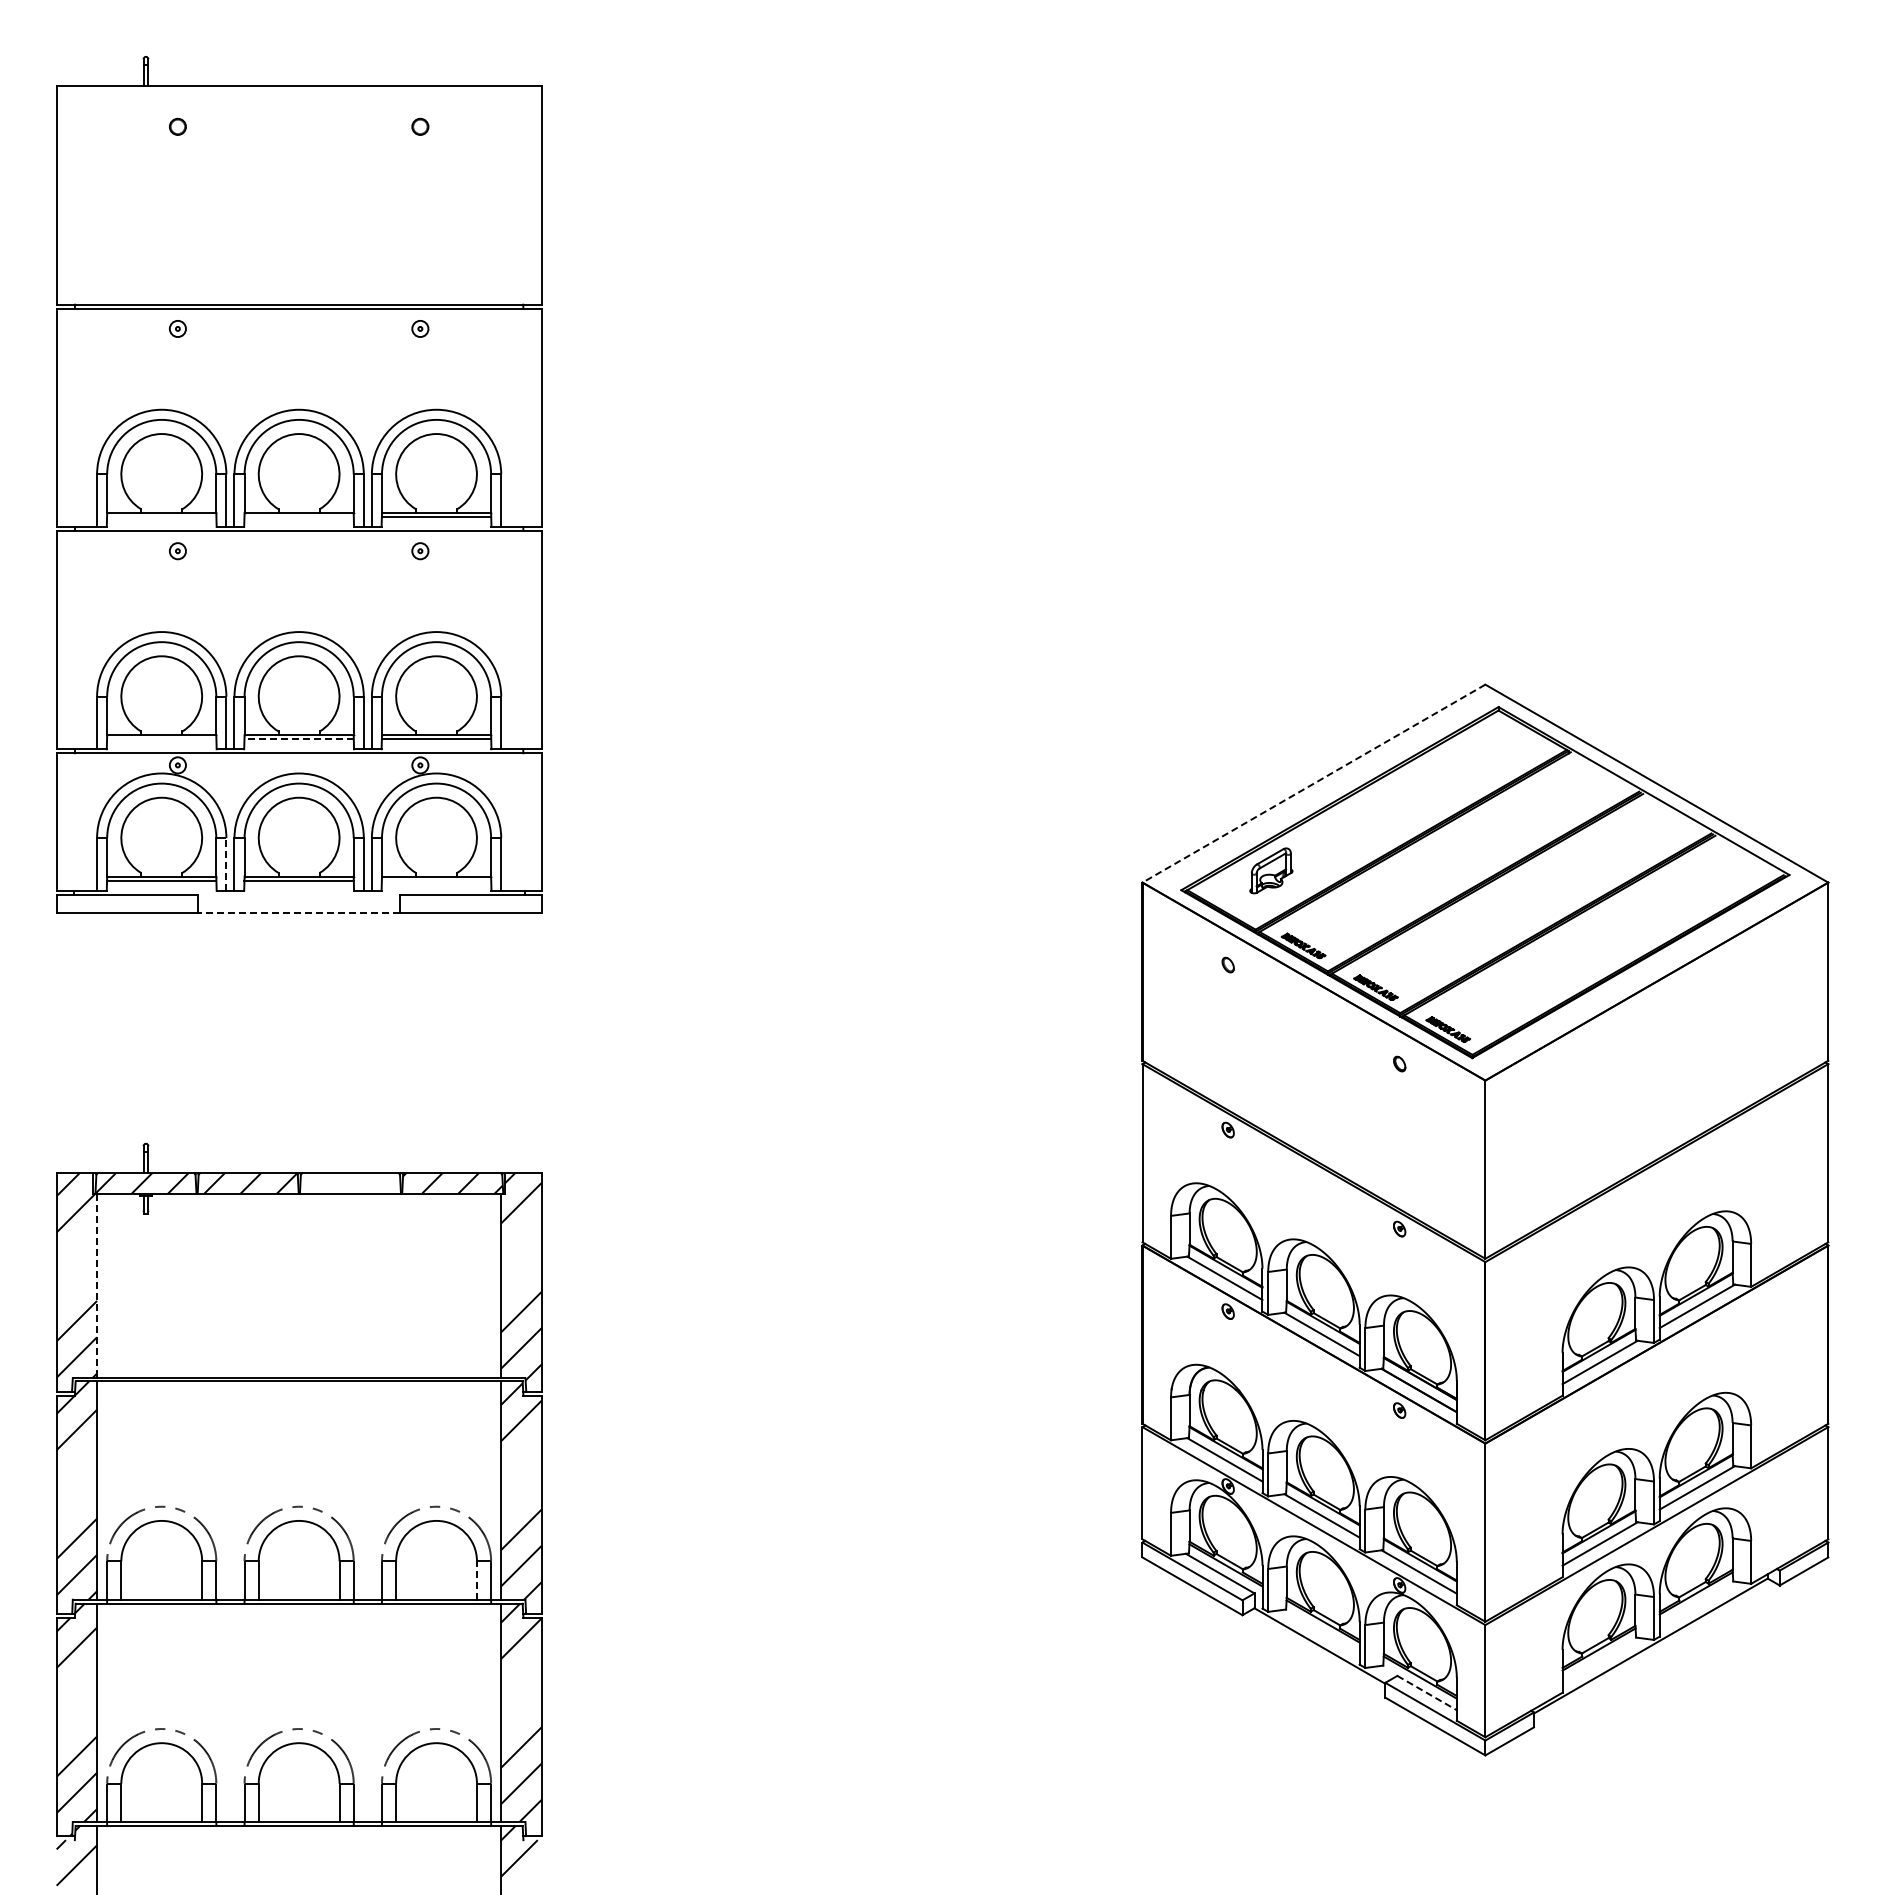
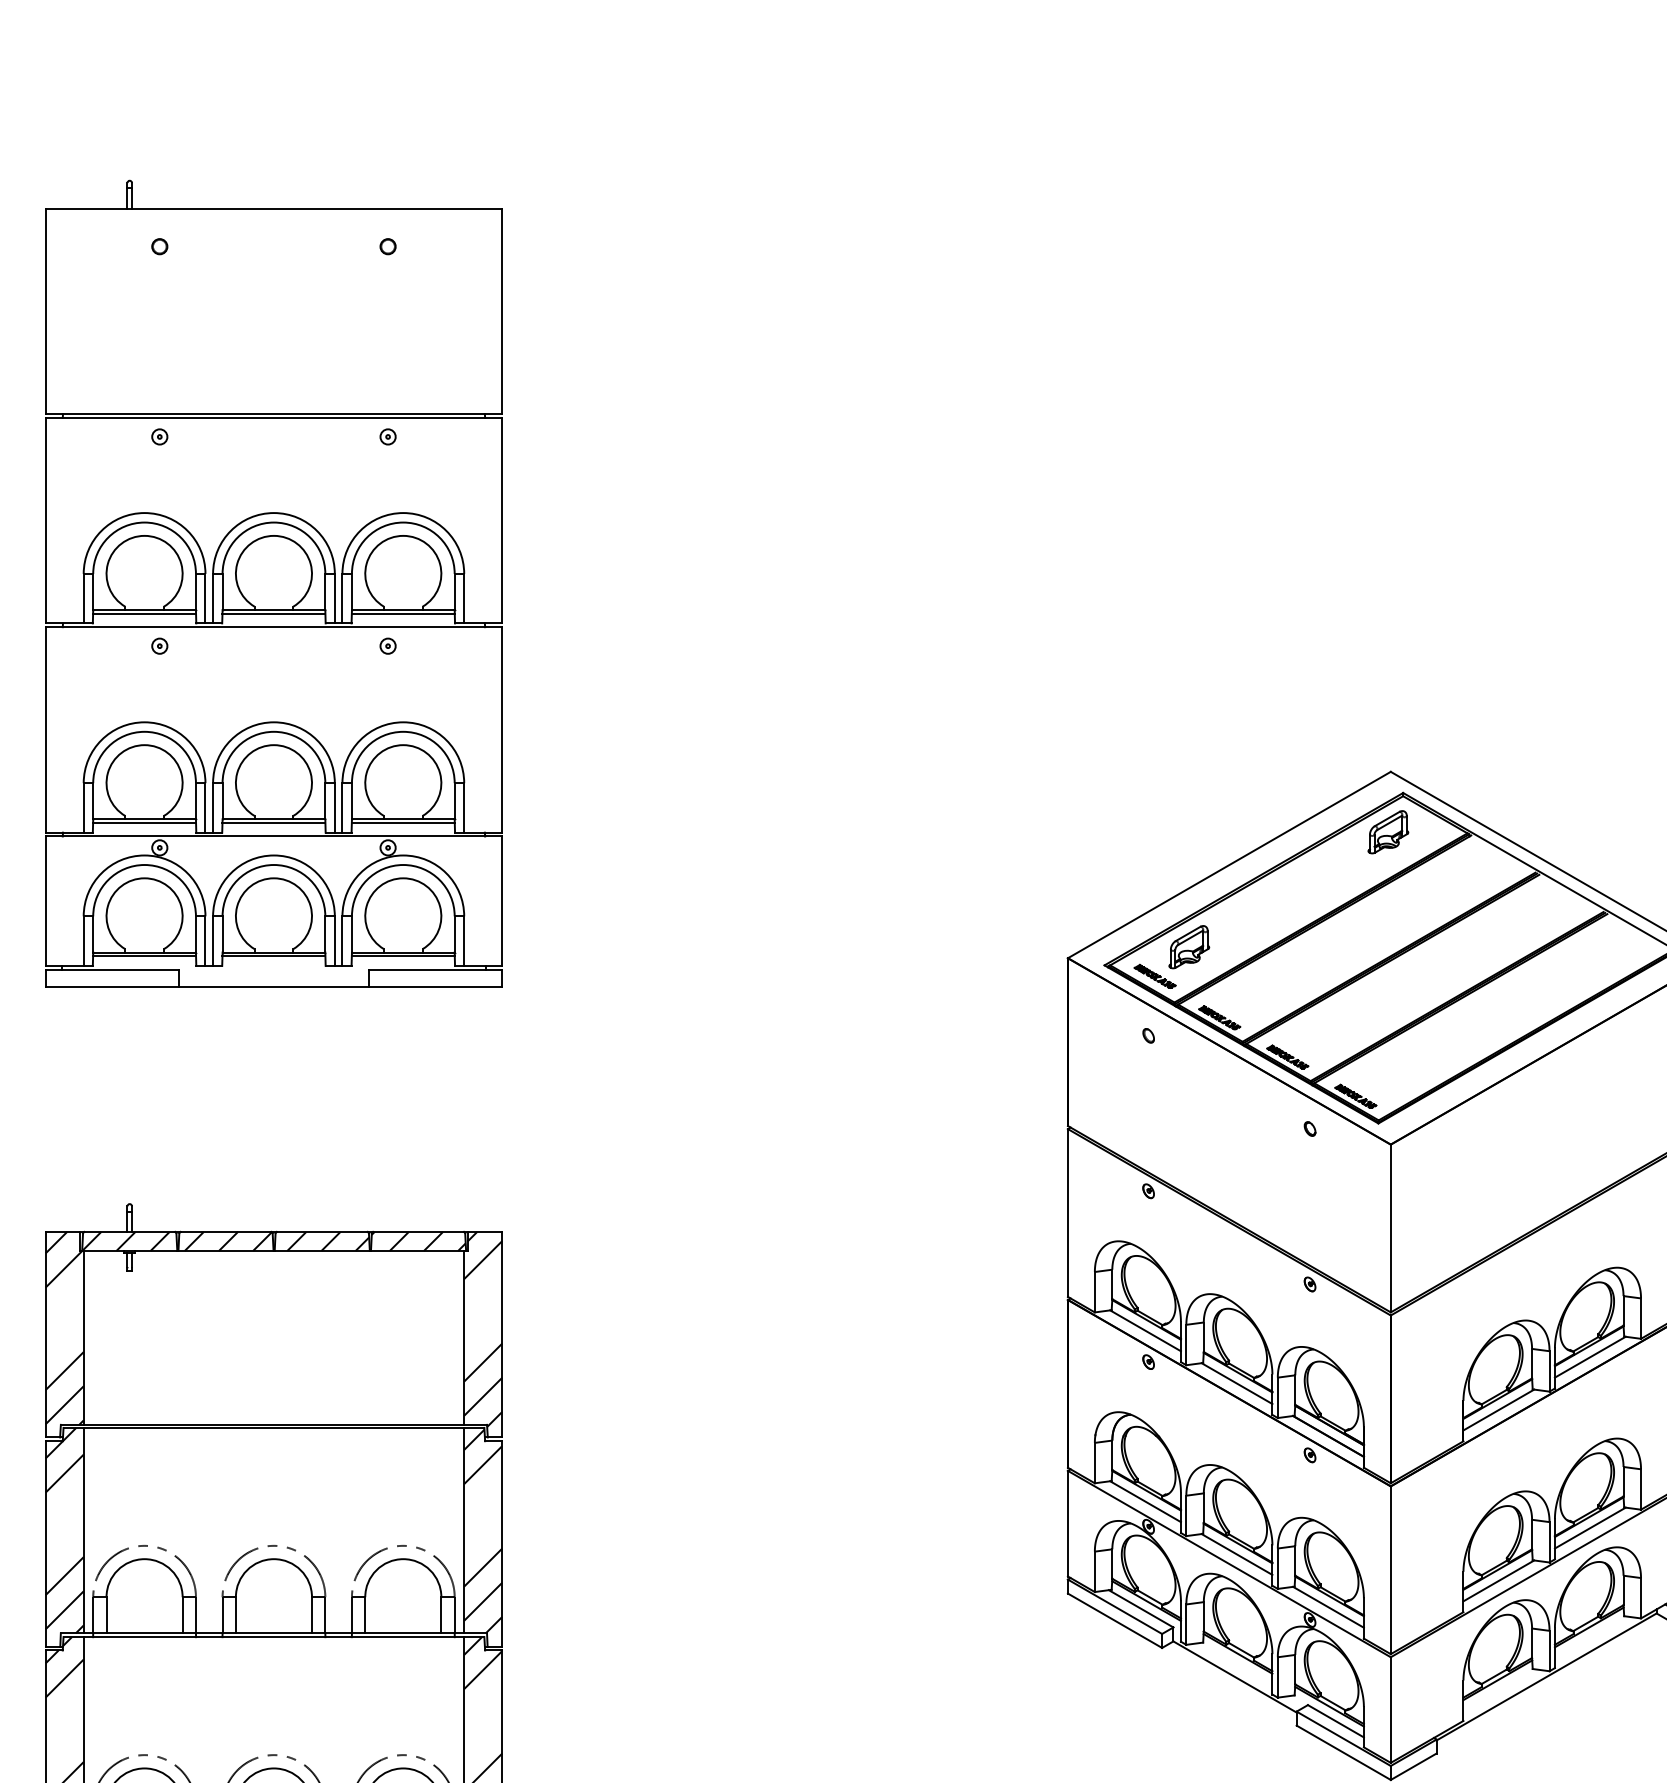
line: (161, 516) -> (144, 613), added
line: (298, 516) -> (273, 613), added
line: (161, 739) -> (144, 823), added
line: (299, 739) -> (274, 823), dashed -> solid
part: (1482, 748) -> (1388, 831), added
line: (1313, 783) -> (1228, 864), dashed -> solid
line: (226, 863) -> (205, 940), dashed -> solid
line: (436, 880) -> (403, 956), added
part: (1234, 901) -> (1154, 976), added
line: (298, 912) -> (273, 986), dashed -> solid
hatch: (356, 1183) -> (327, 1241), added
line: (97, 1286) -> (84, 1338), dashed -> solid
line: (476, 1580) -> (440, 1615), dashed -> solid
line: (1427, 1693) -> (1336, 1721), dashed -> solid

